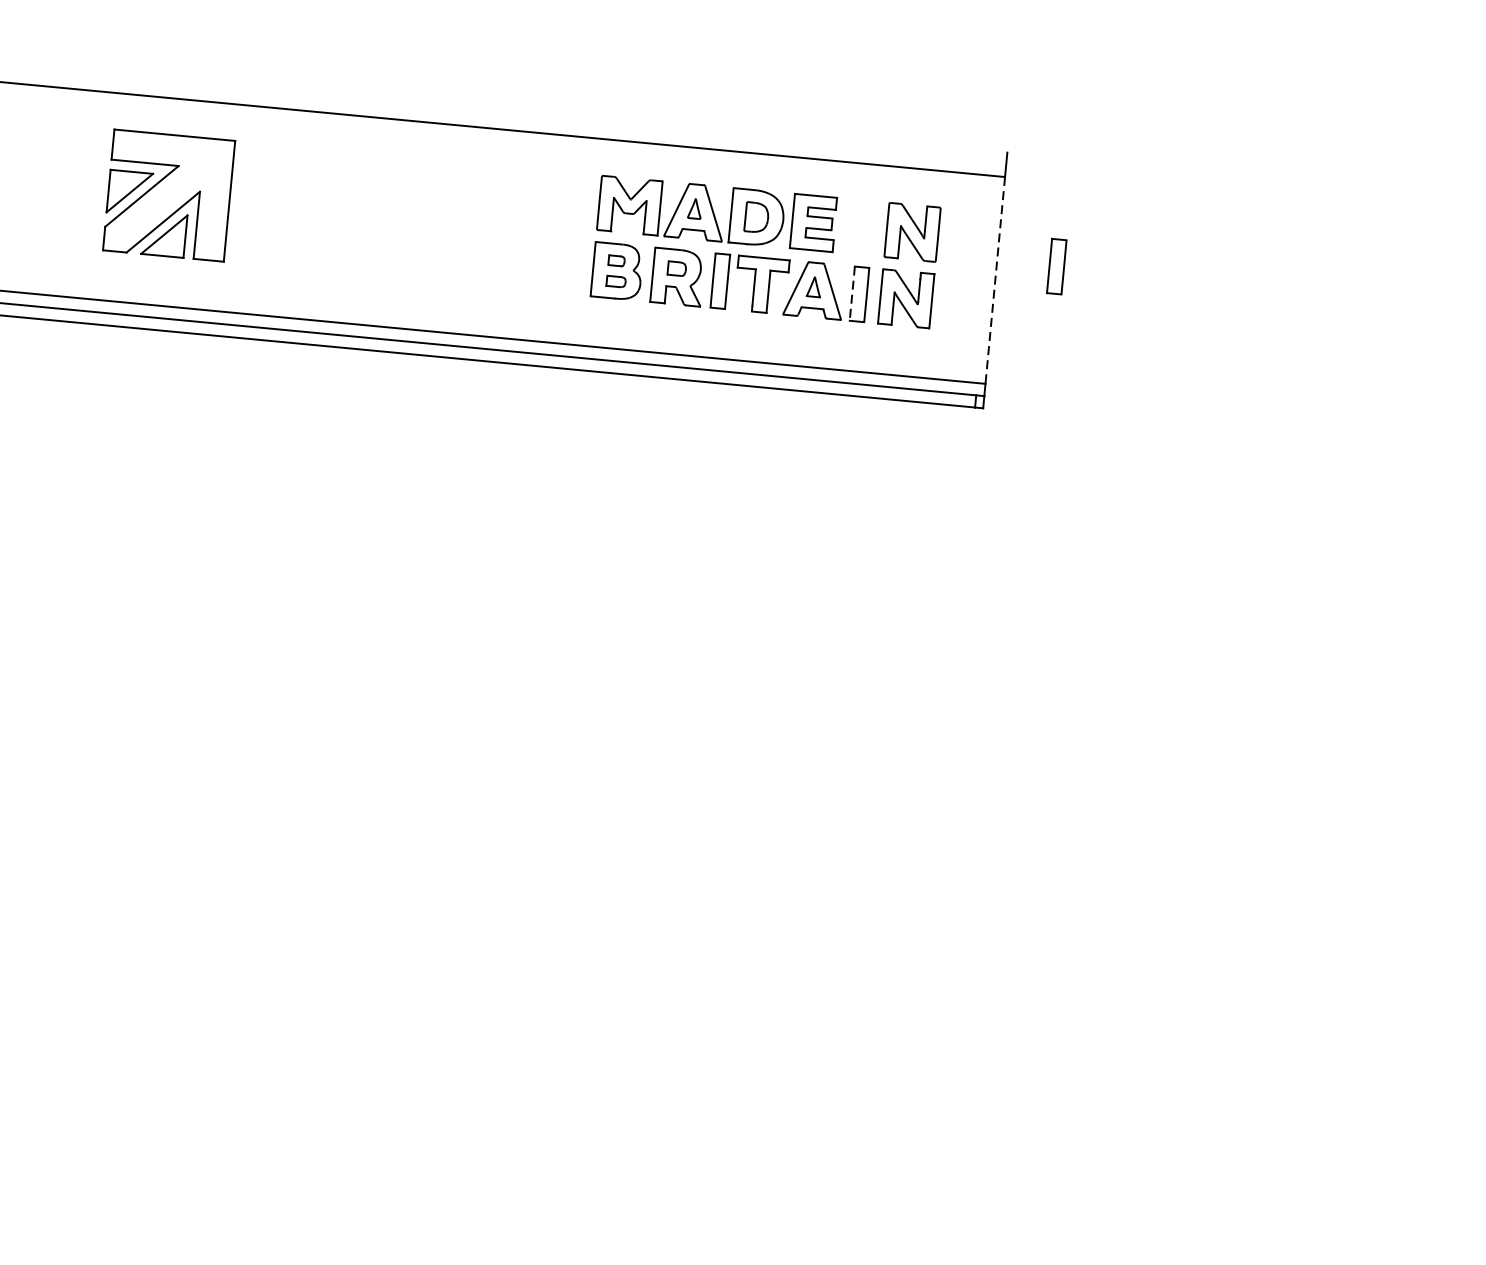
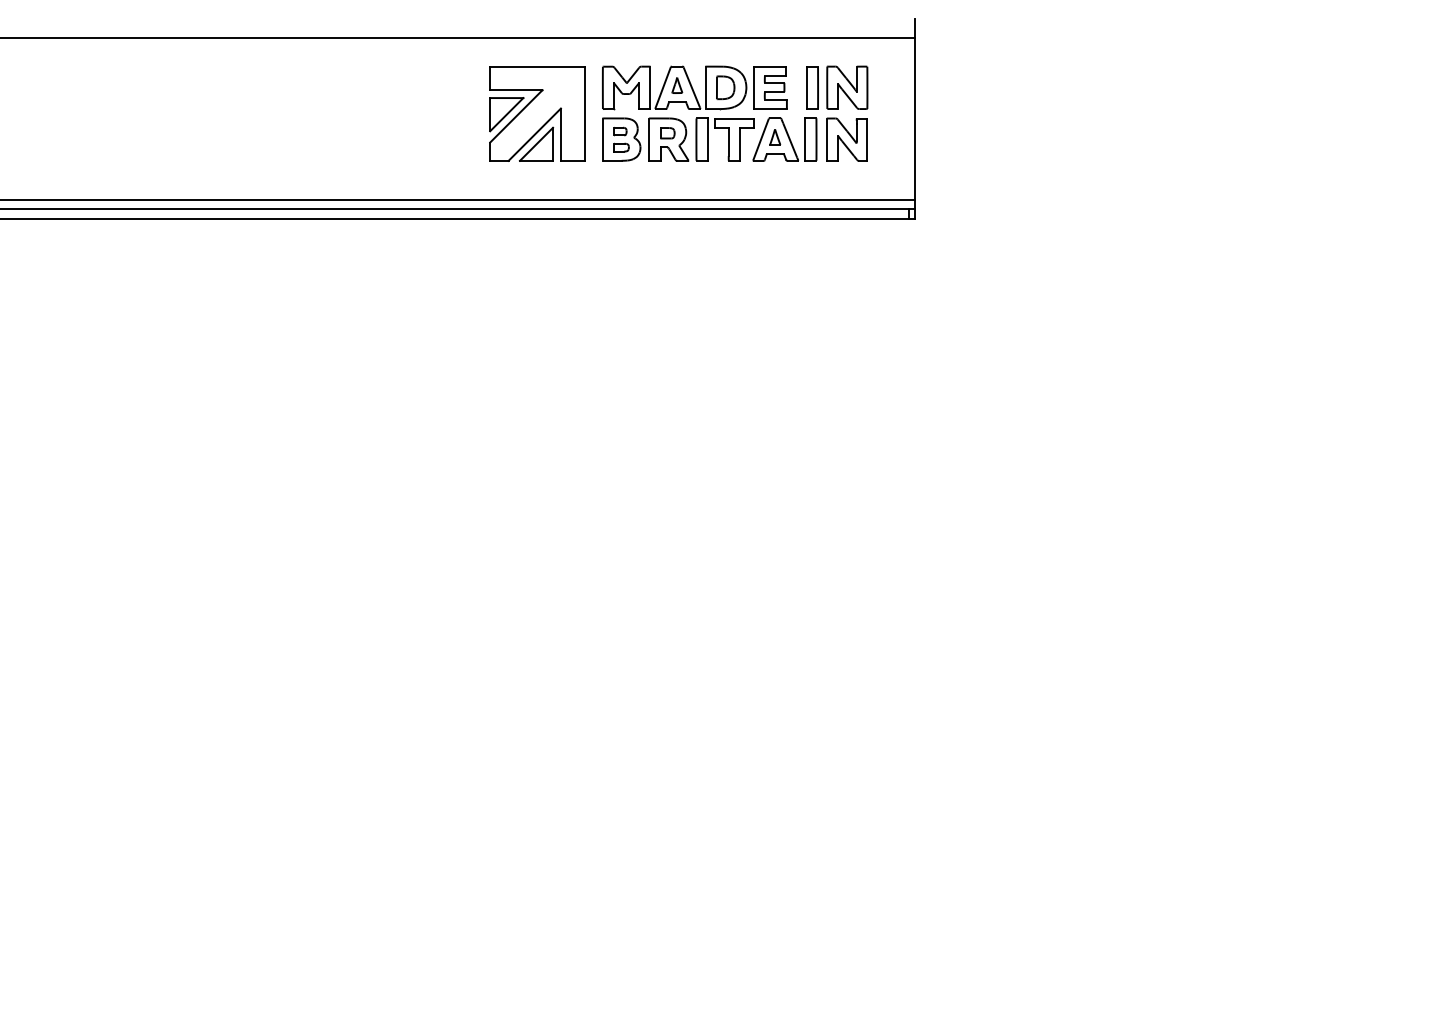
part: (169, 195) -> (537, 113), moved
part: (1056, 266) -> (812, 87), moved
line: (994, 279) -> (914, 118), dashed -> solid
line: (852, 294) -> (805, 140), dashed -> solid

